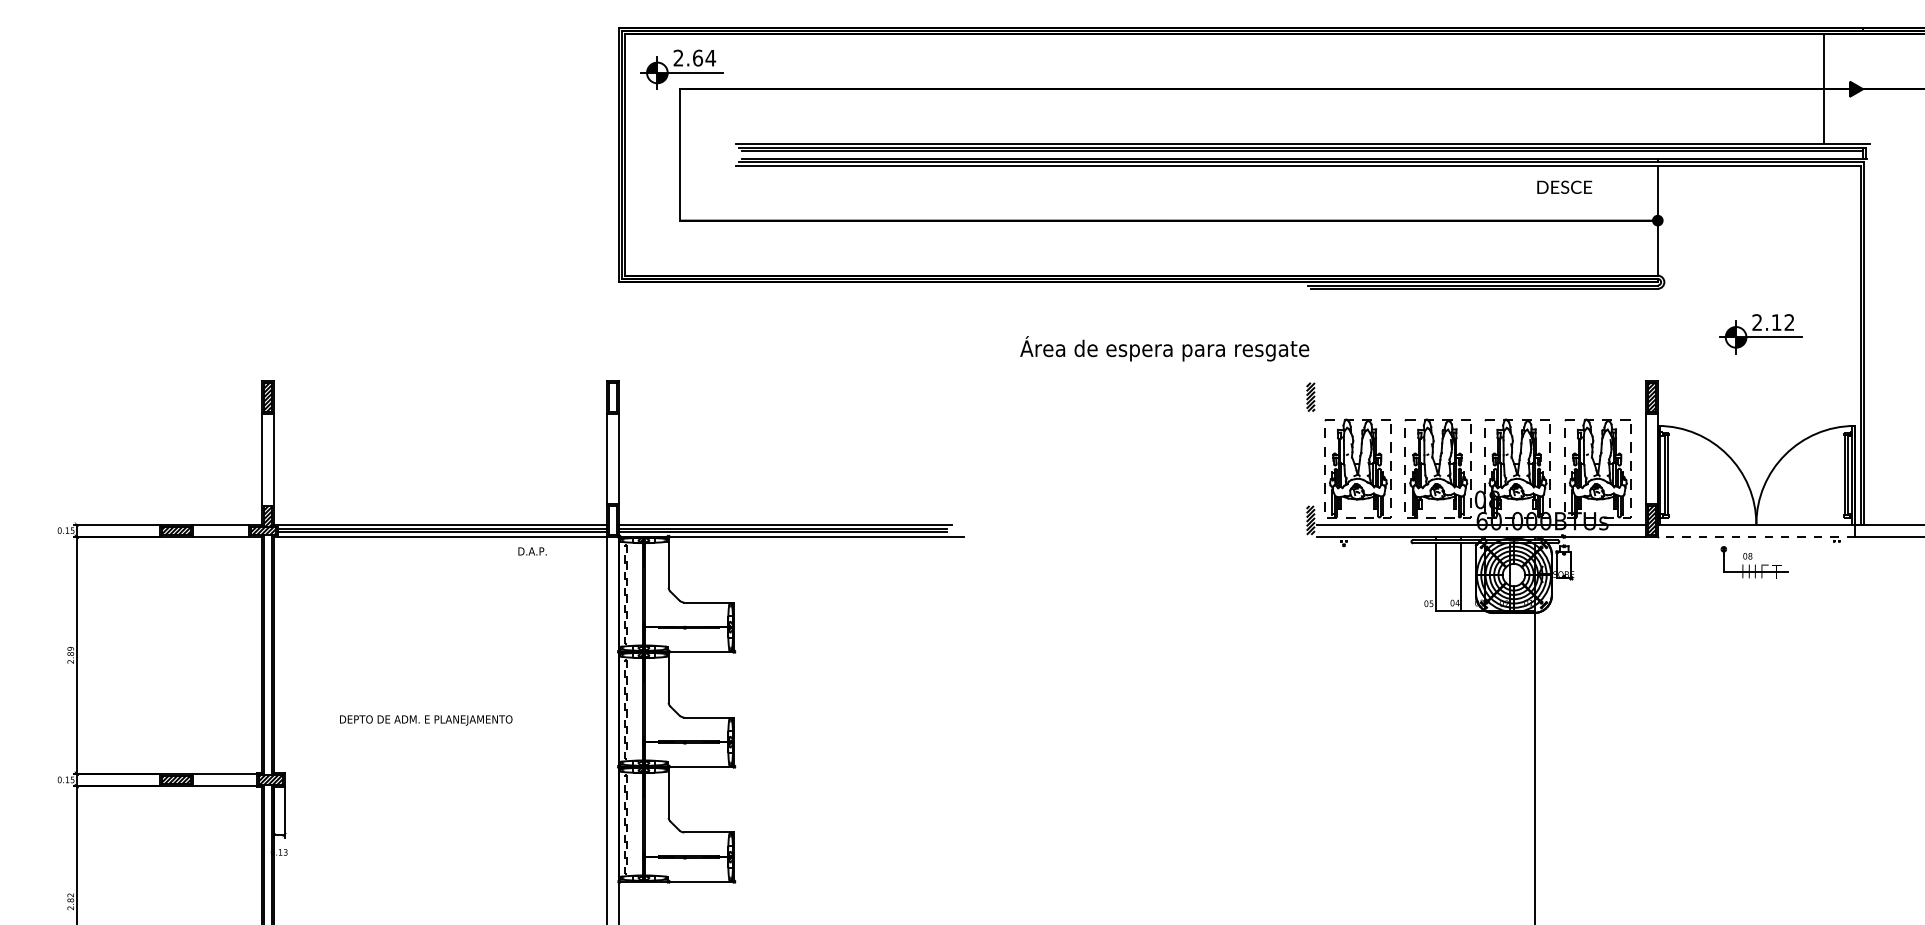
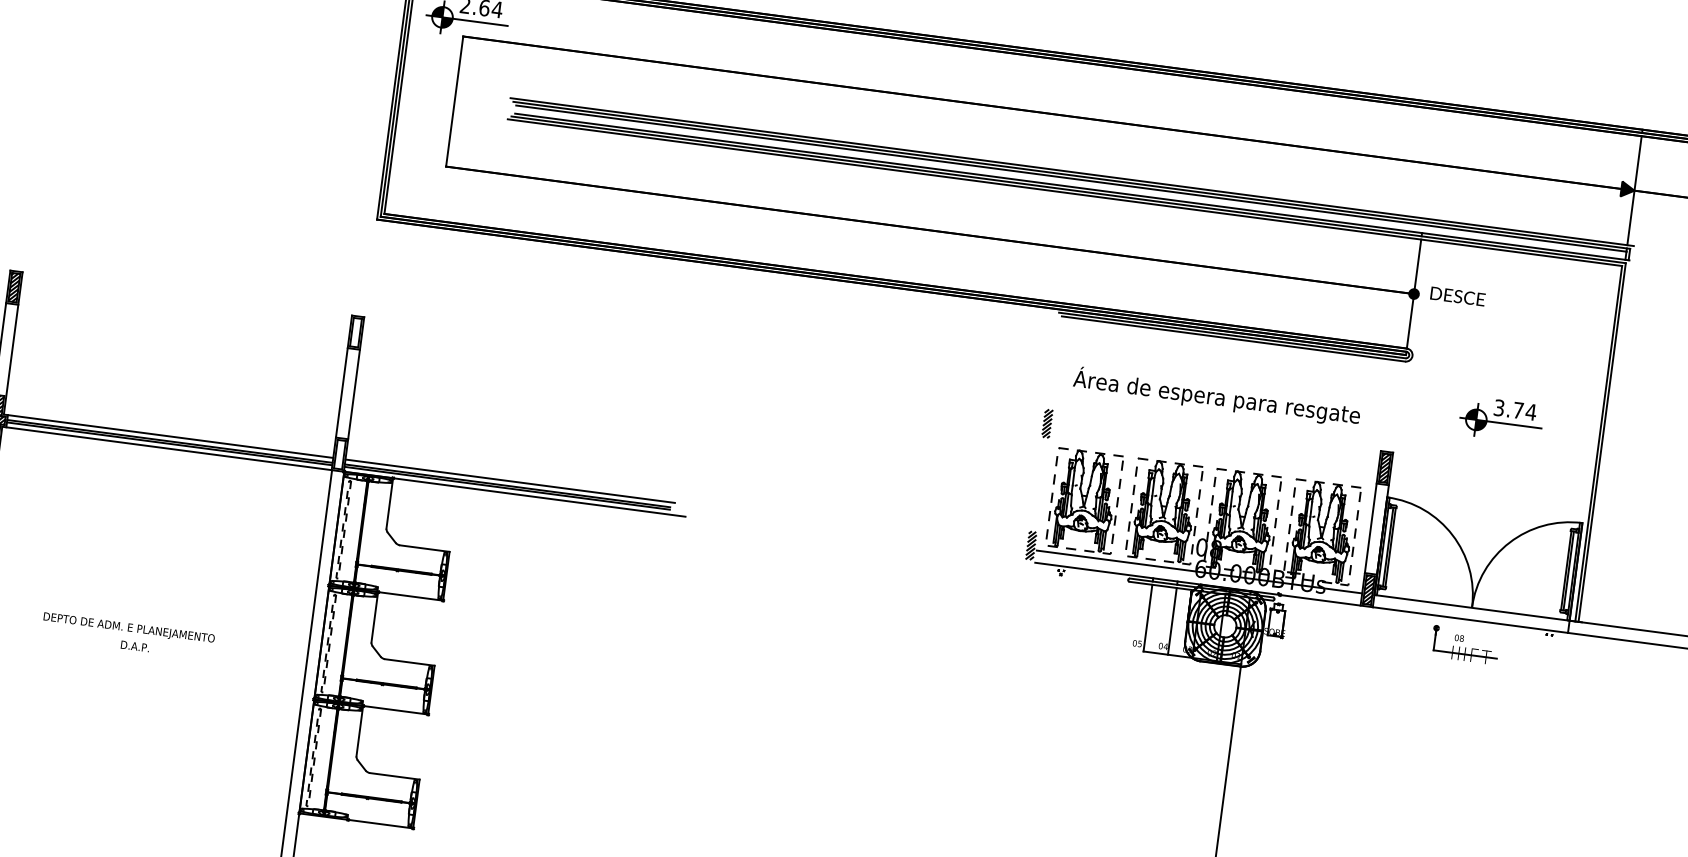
line: (1824, 89) -> (1634, 191), moved
text: (1564, 186) -> (1457, 295), moved
text: (1773, 322) -> (1515, 410), 2.12 -> 3.74
text: (1164, 348) -> (1216, 396), moved
line: (1756, 536) -> (1470, 619), dashed -> solid
text: (532, 551) -> (135, 646), moved

